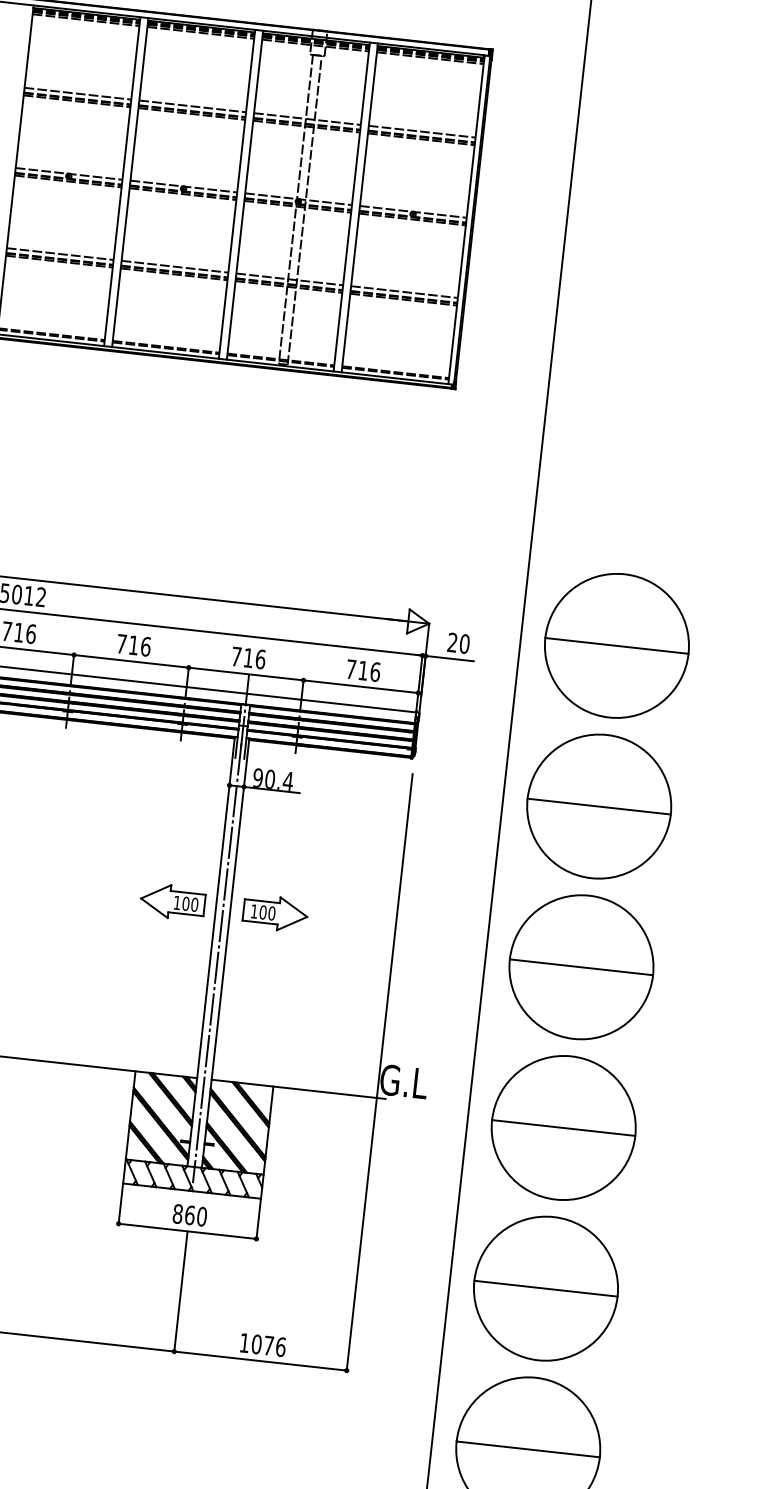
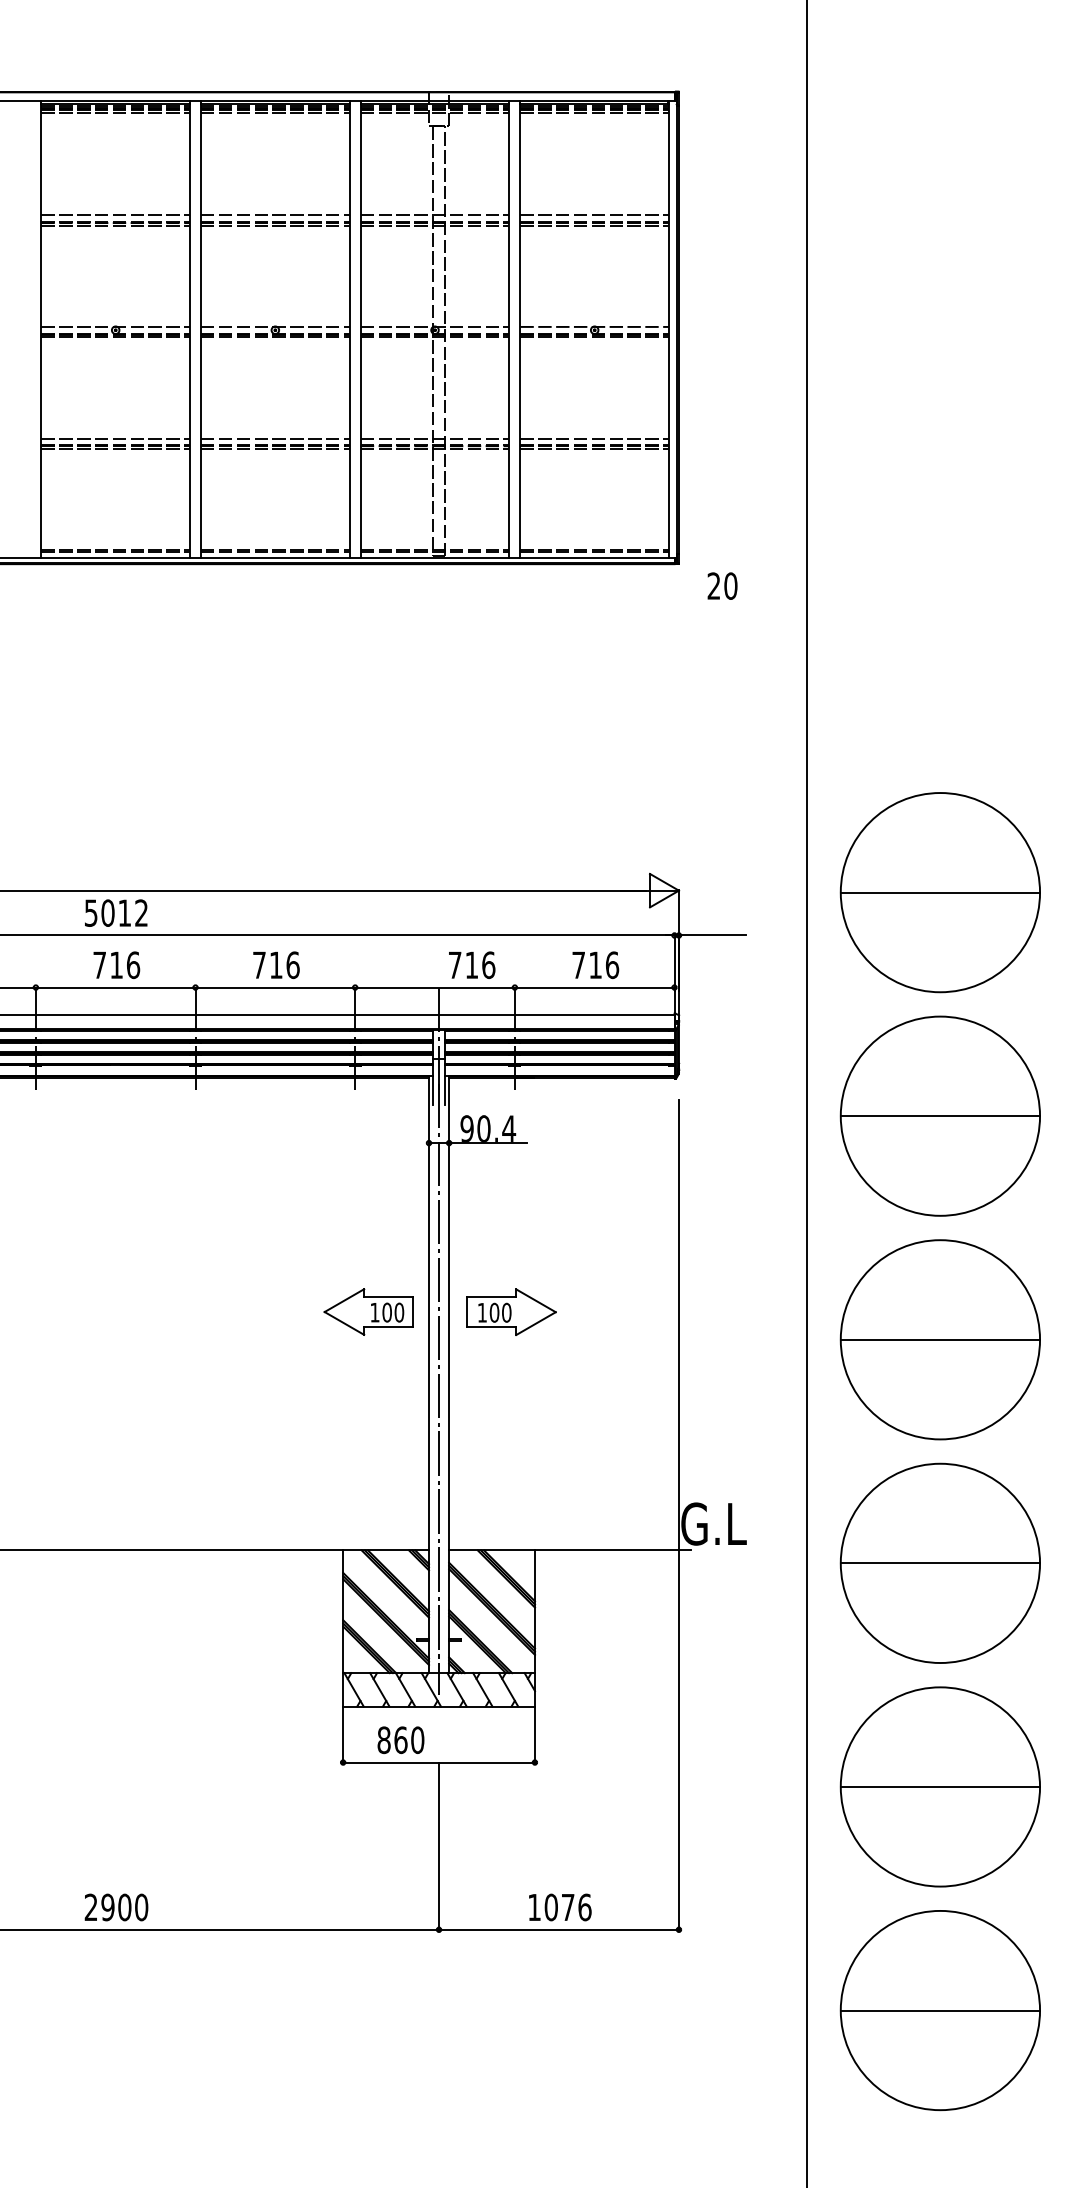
text: (458, 642) -> (722, 585), moved
text: (249, 657) -> (472, 964), moved
text: (189, 1215) -> (400, 1740), moved

